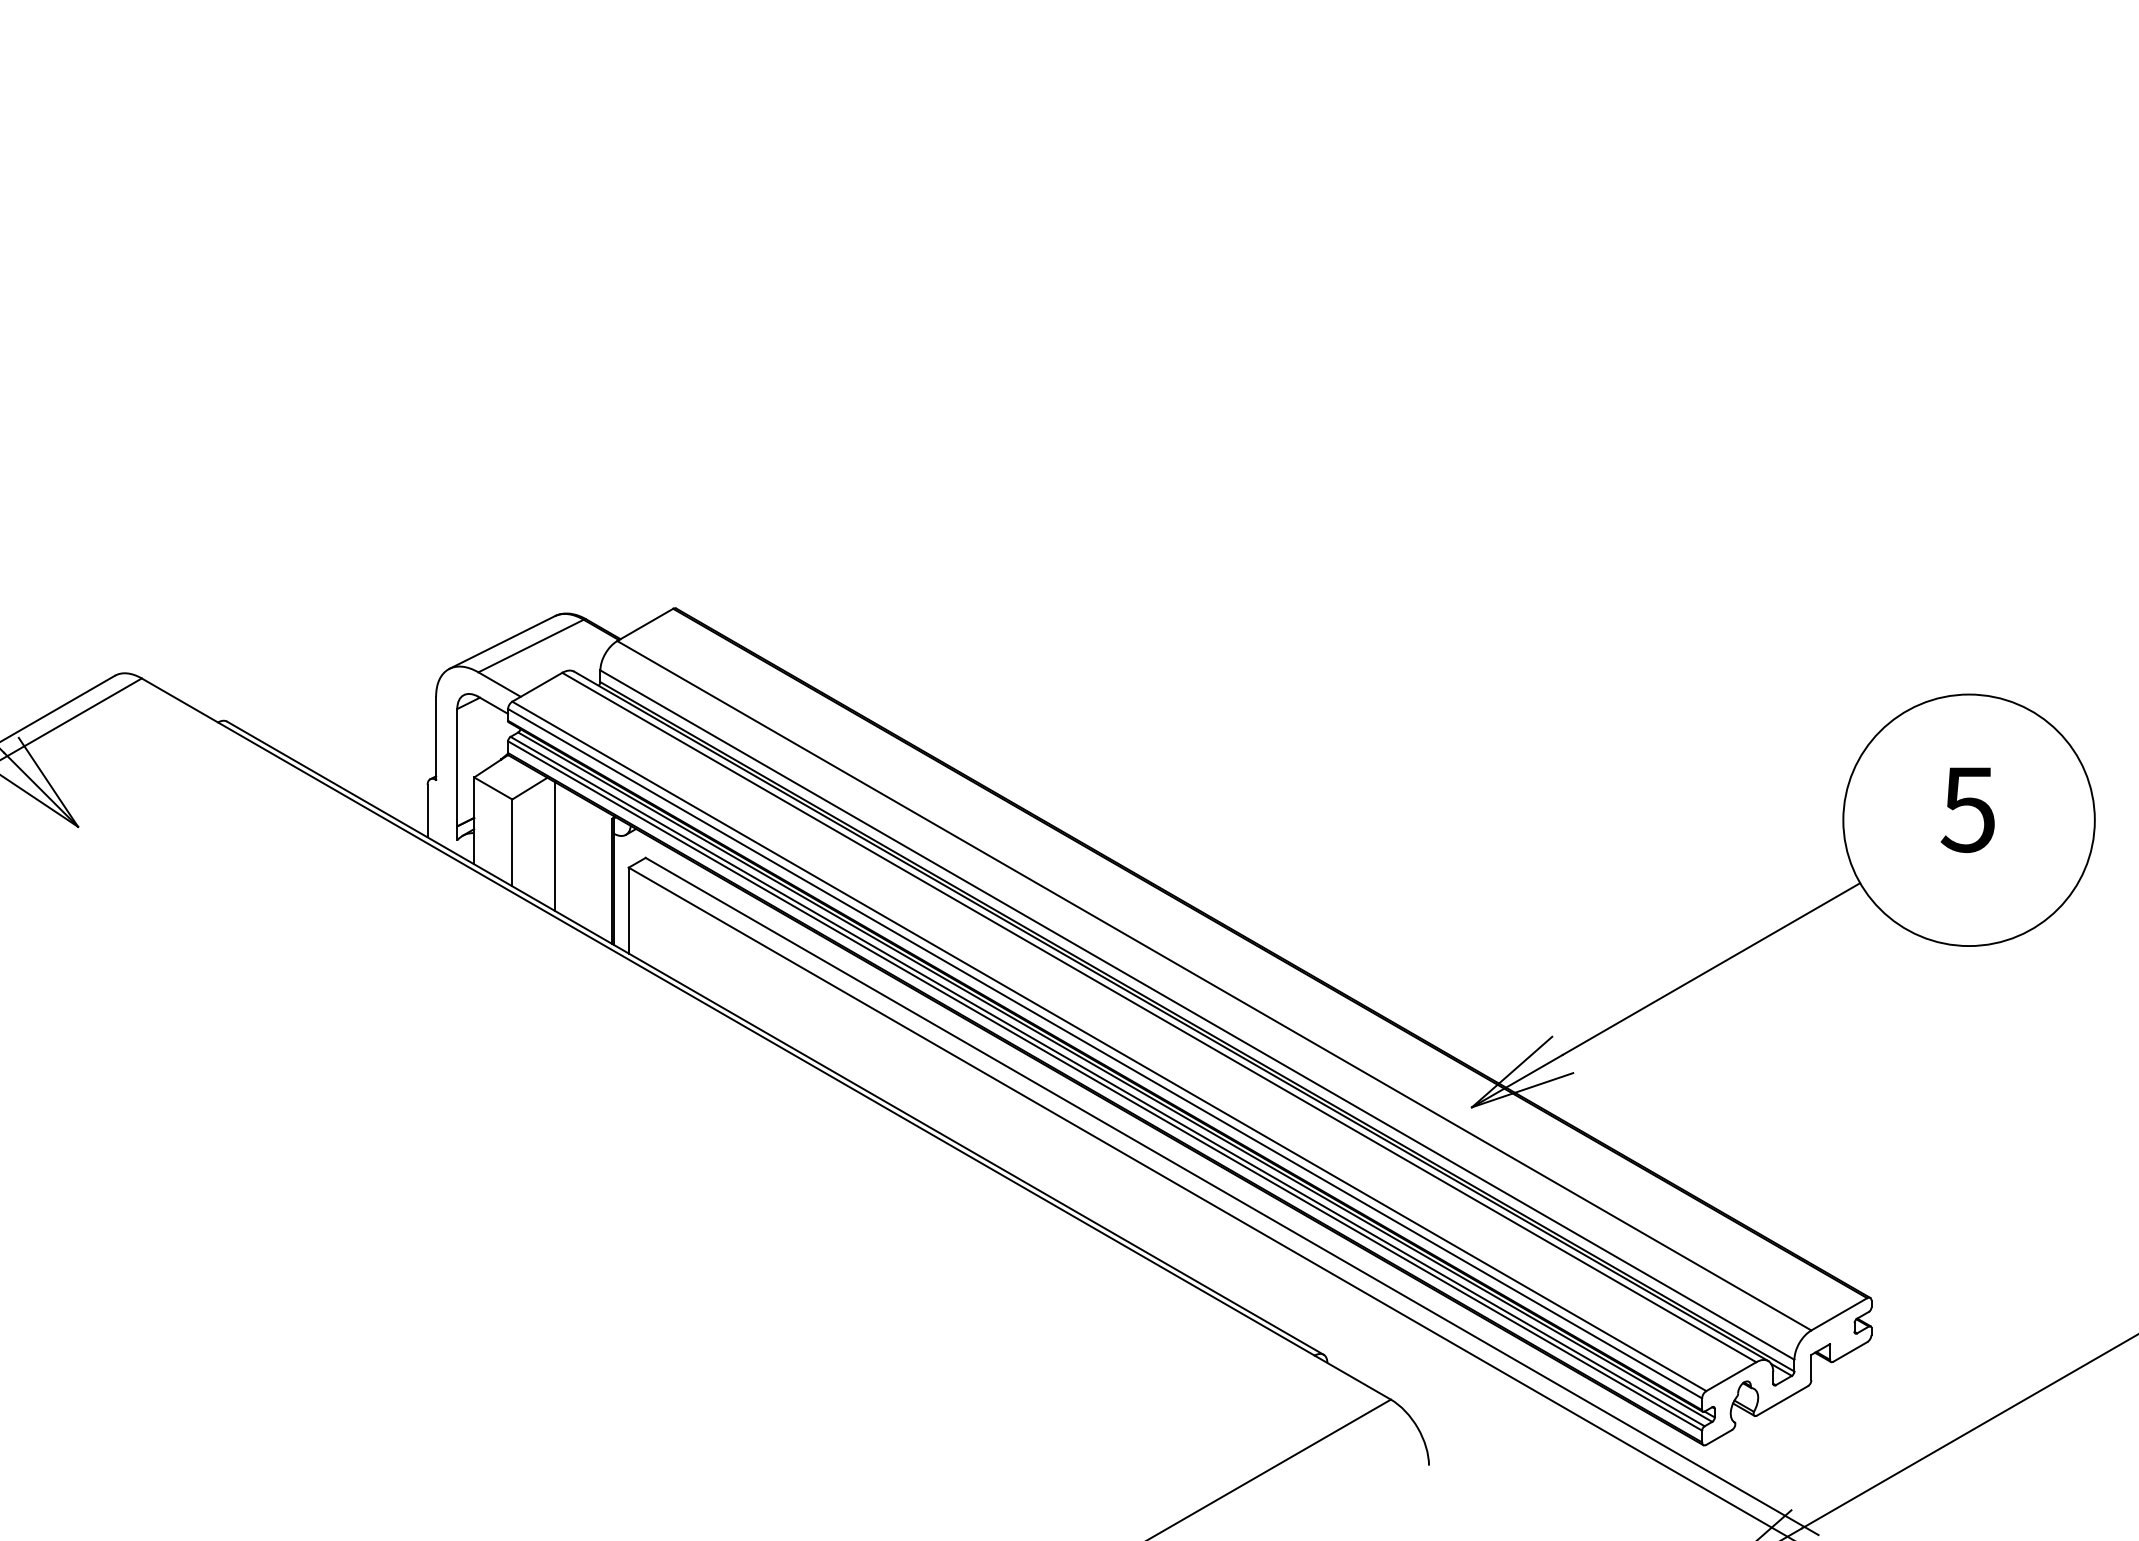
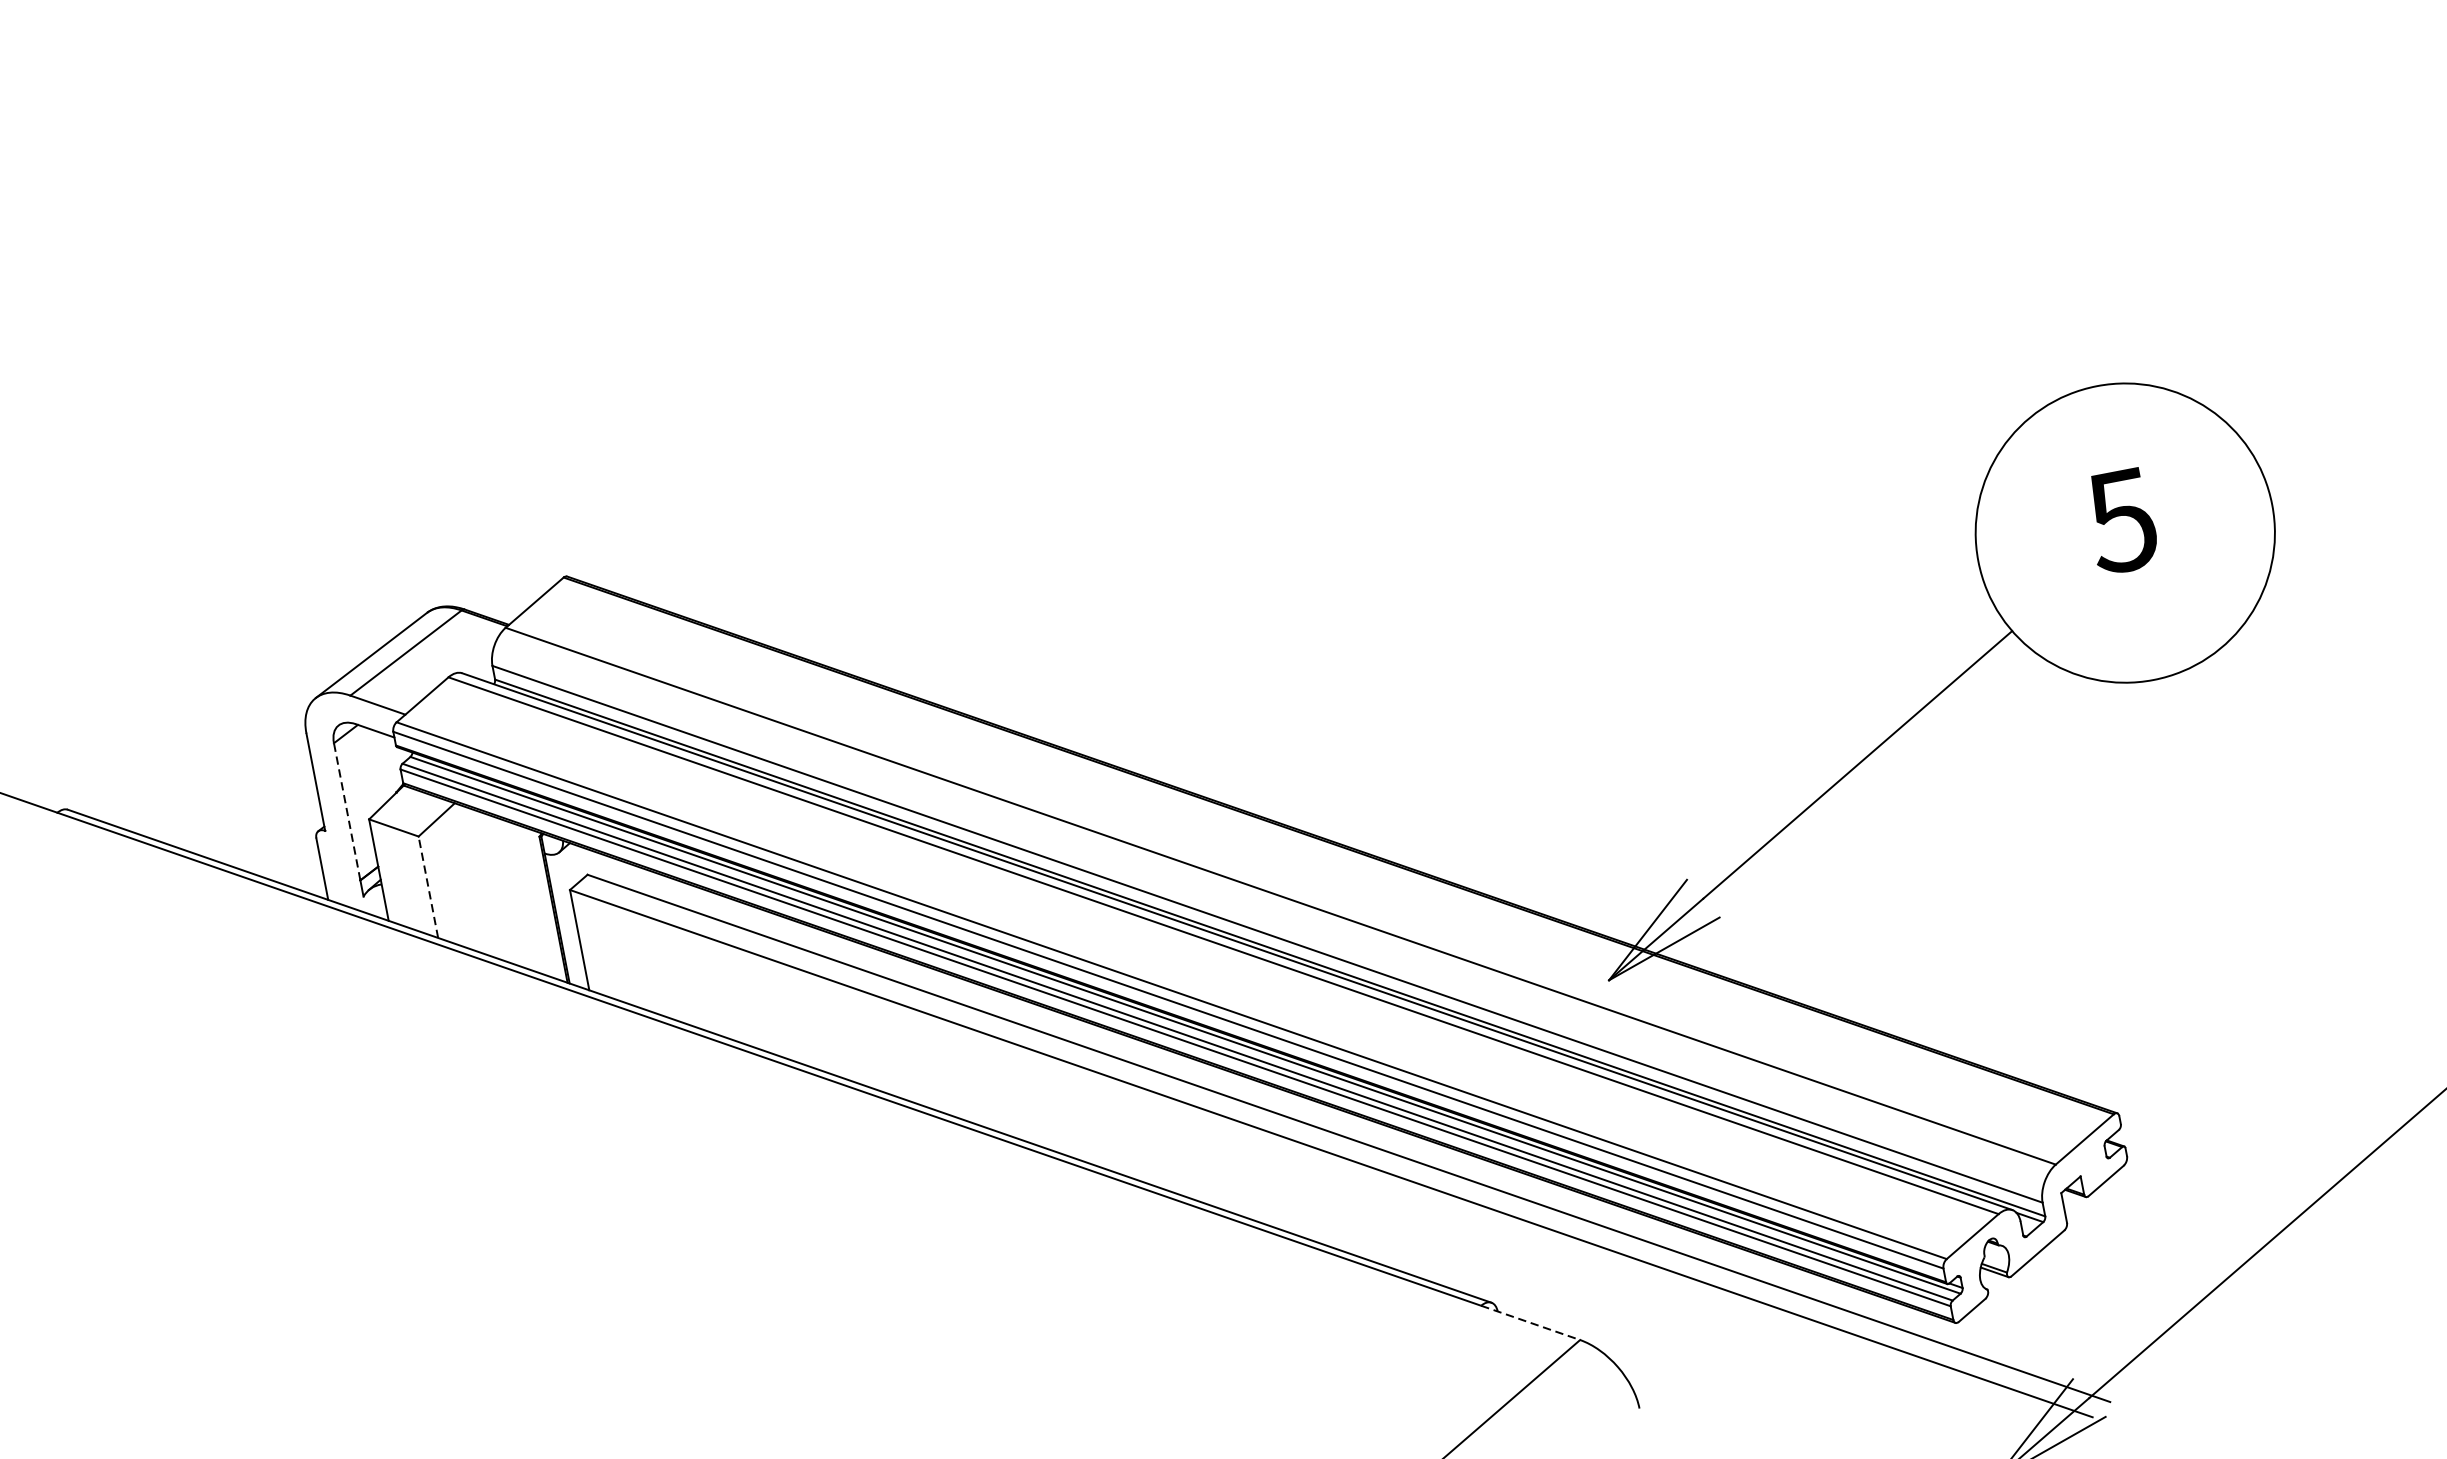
line: (457, 767) -> (347, 811), solid -> dashed
line: (512, 842) -> (428, 886), solid -> dashed
line: (554, 845) -> (478, 880), removed
line: (1353, 1377) -> (1531, 1322), solid -> dashed

